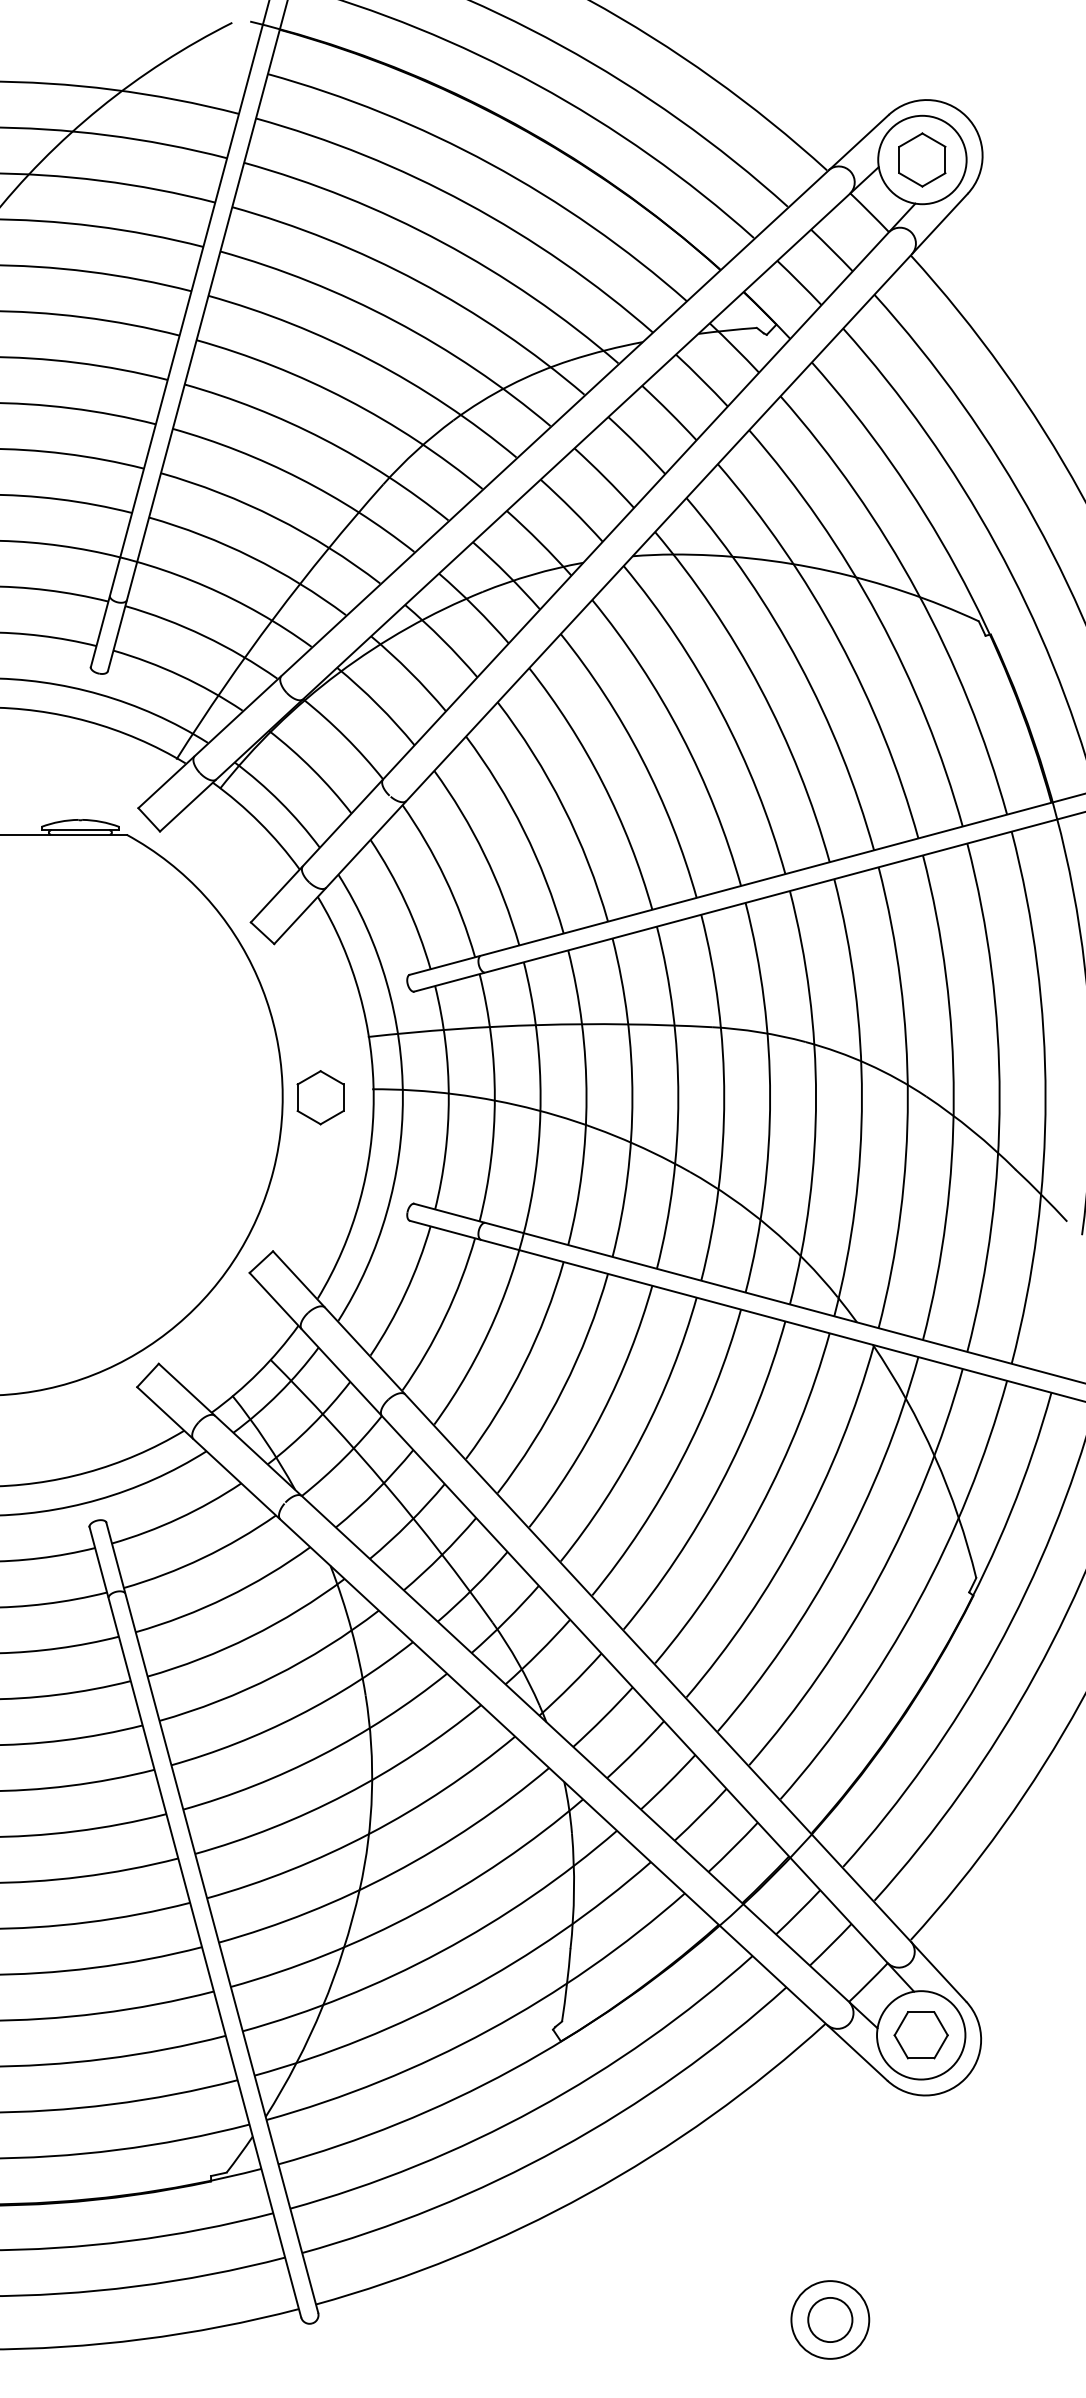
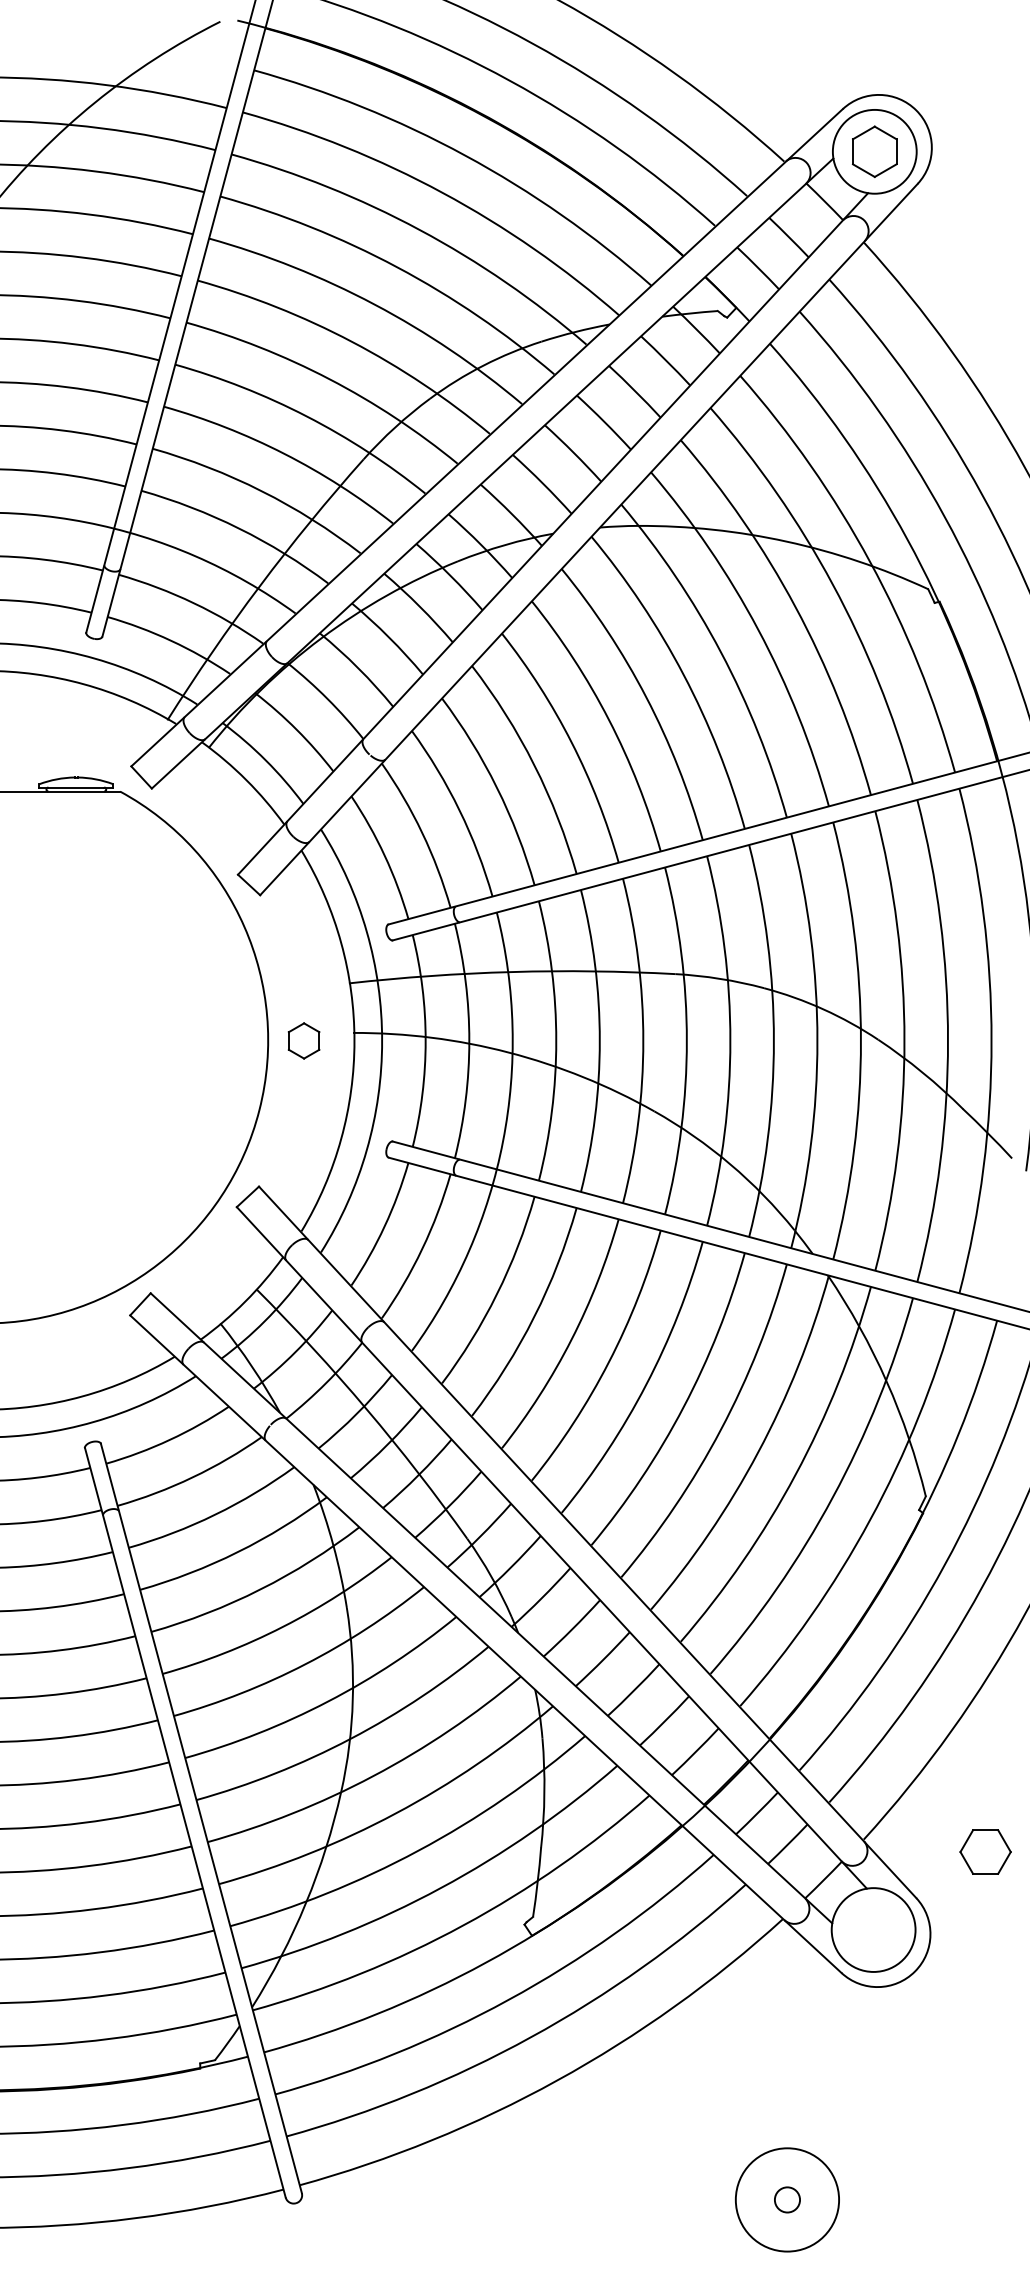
part: (319, 1097) -> (303, 1040), size x0.7
part: (921, 2034) -> (985, 1851), moved
circle: (830, 2319) -> (787, 2199), size x0.6
circle: (830, 2319) -> (787, 2199), size x1.4

